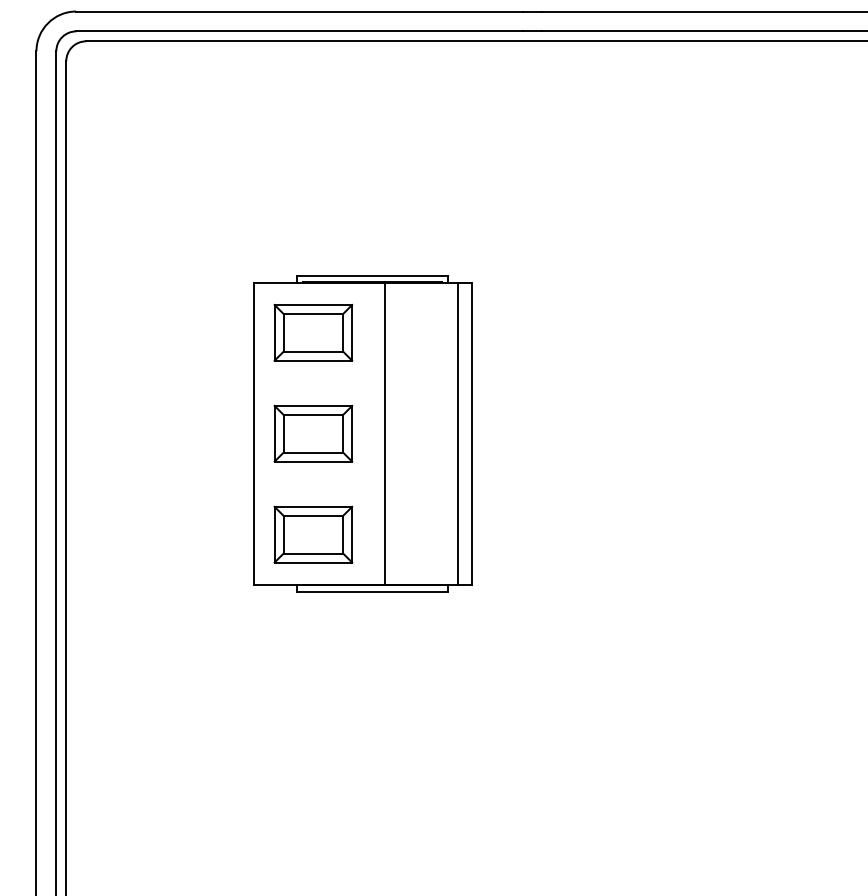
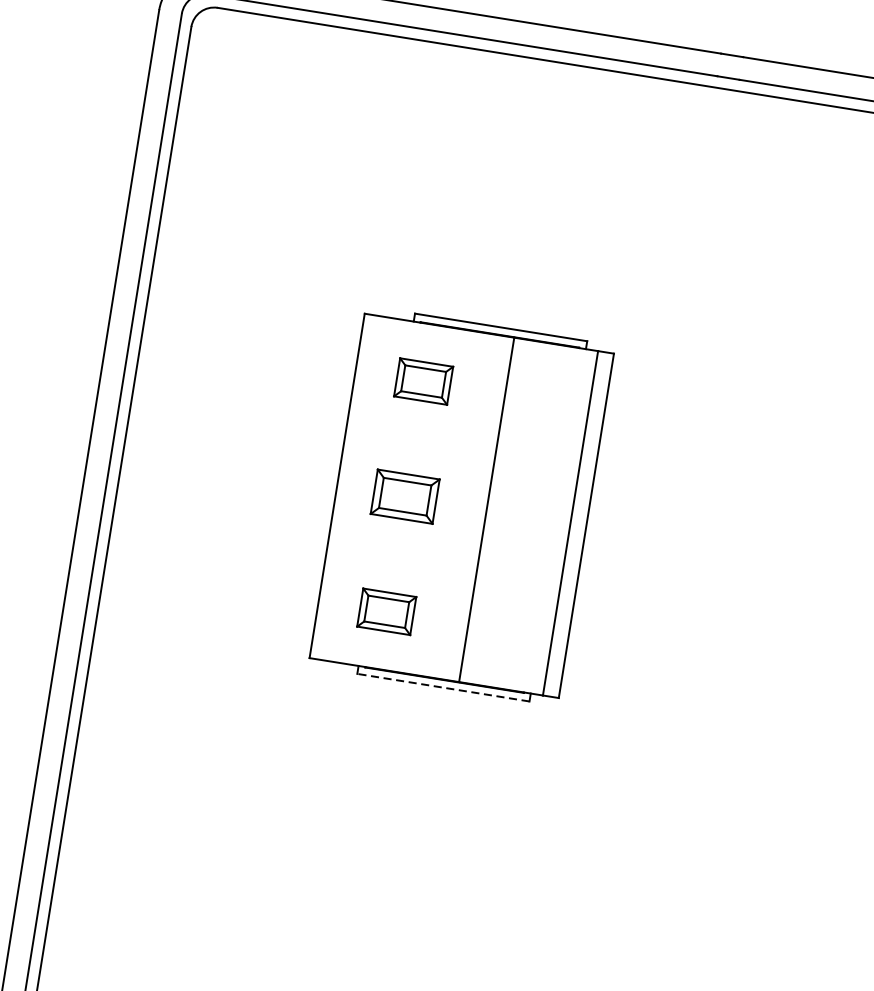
part: (313, 332) -> (423, 381), size x0.6
part: (313, 433) -> (405, 496), size x0.7
part: (313, 534) -> (386, 611), size x0.6
line: (372, 591) -> (443, 687), solid -> dashed

